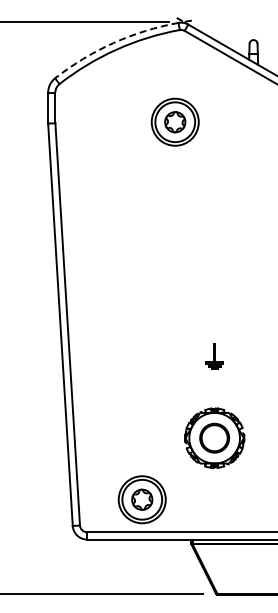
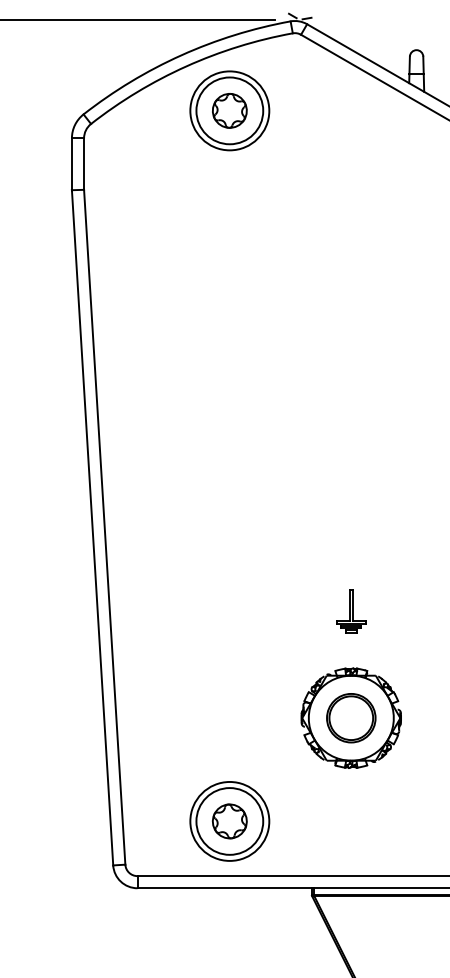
arc: (113, 43) -> (181, 55), dashed -> solid
part: (174, 121) -> (228, 109), moved
part: (214, 356) -> (351, 611), moved

